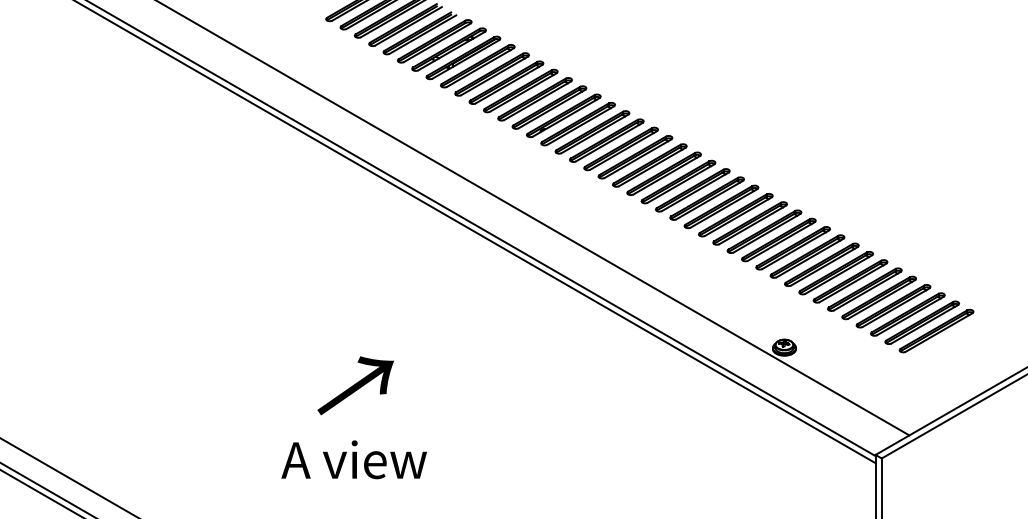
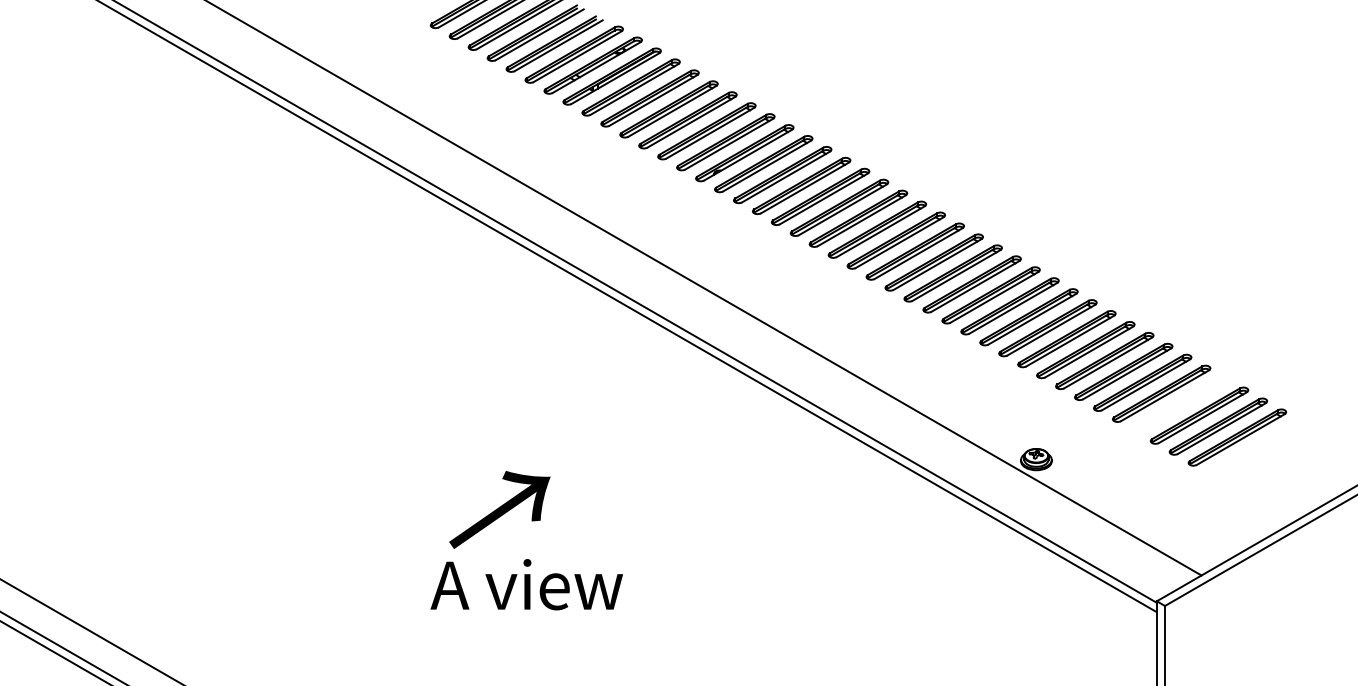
part: (893, 306) -> (1180, 404), removed
text: (355, 385) -> (499, 509), moved
text: (353, 459) -> (526, 584), moved

